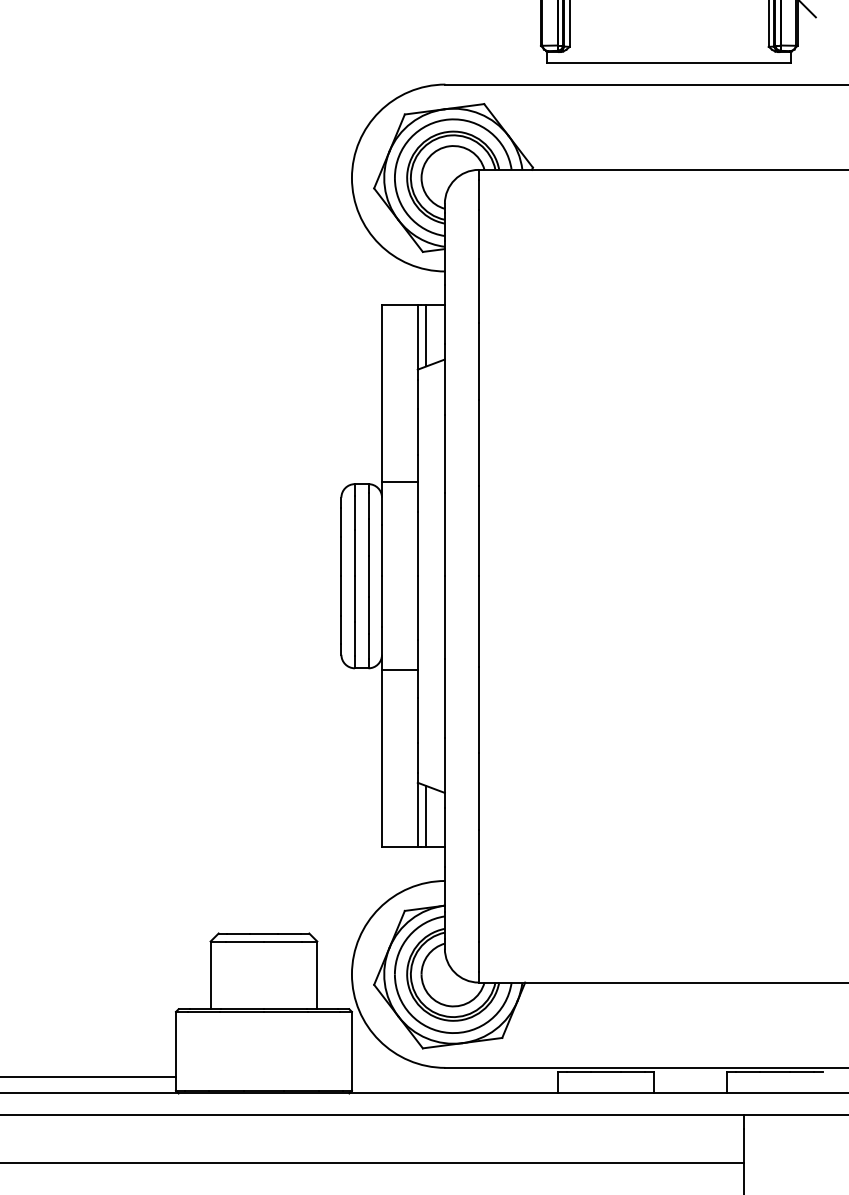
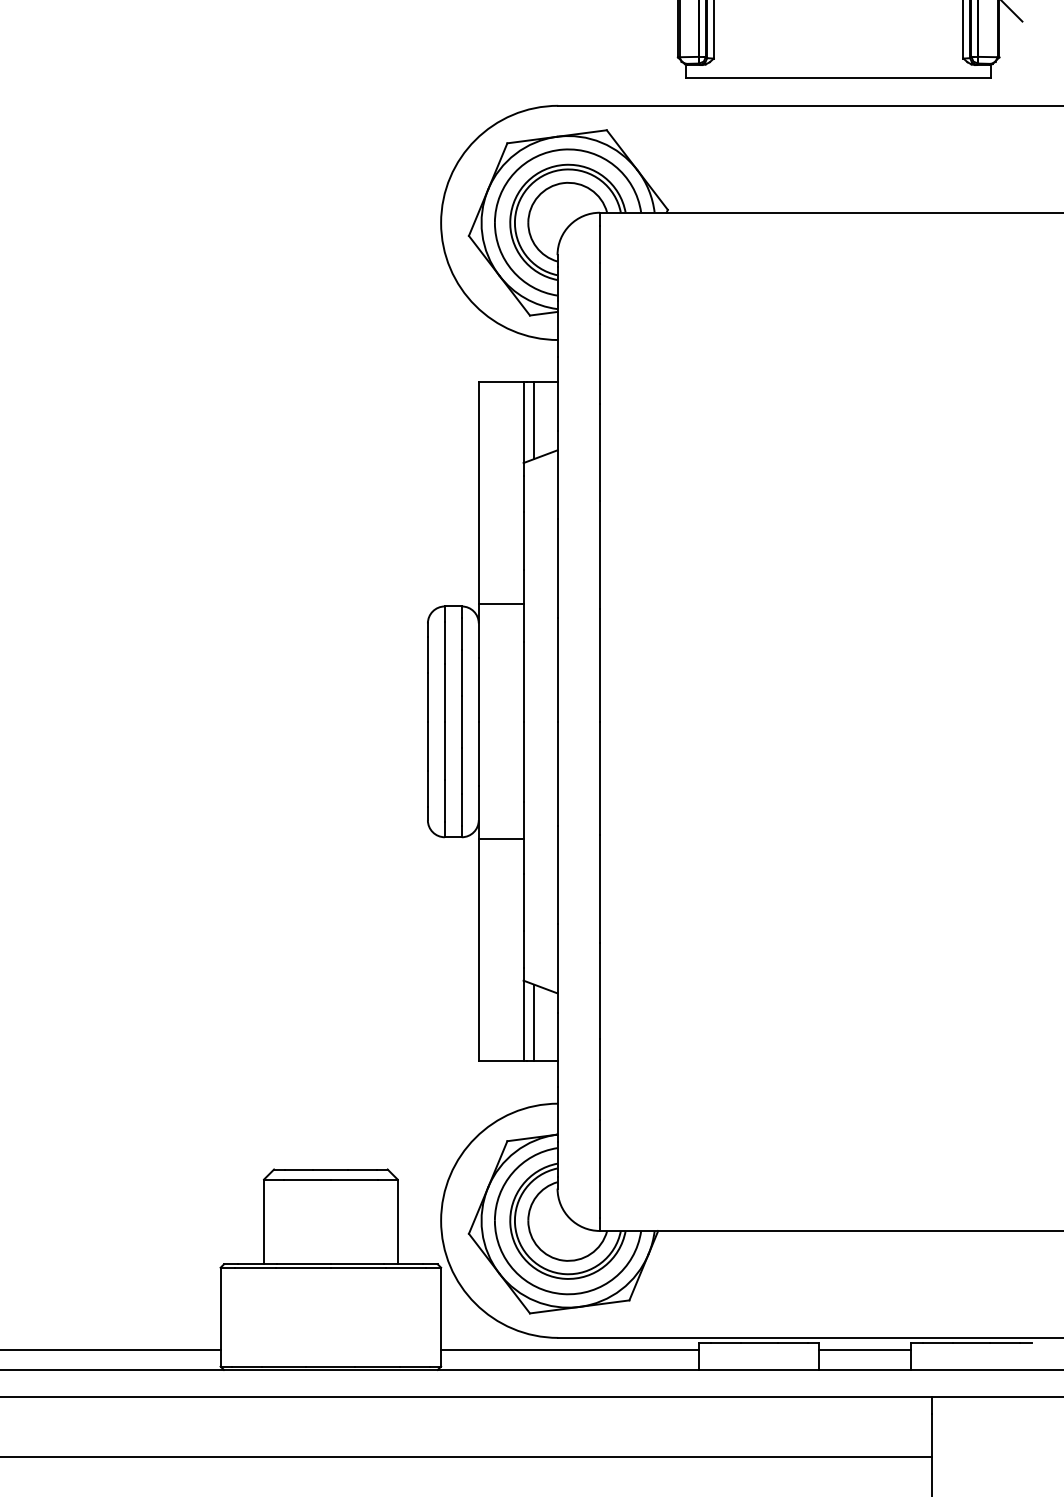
line: (455, 1077) -> (570, 1349), added
line: (690, 1077) -> (865, 1349), added

